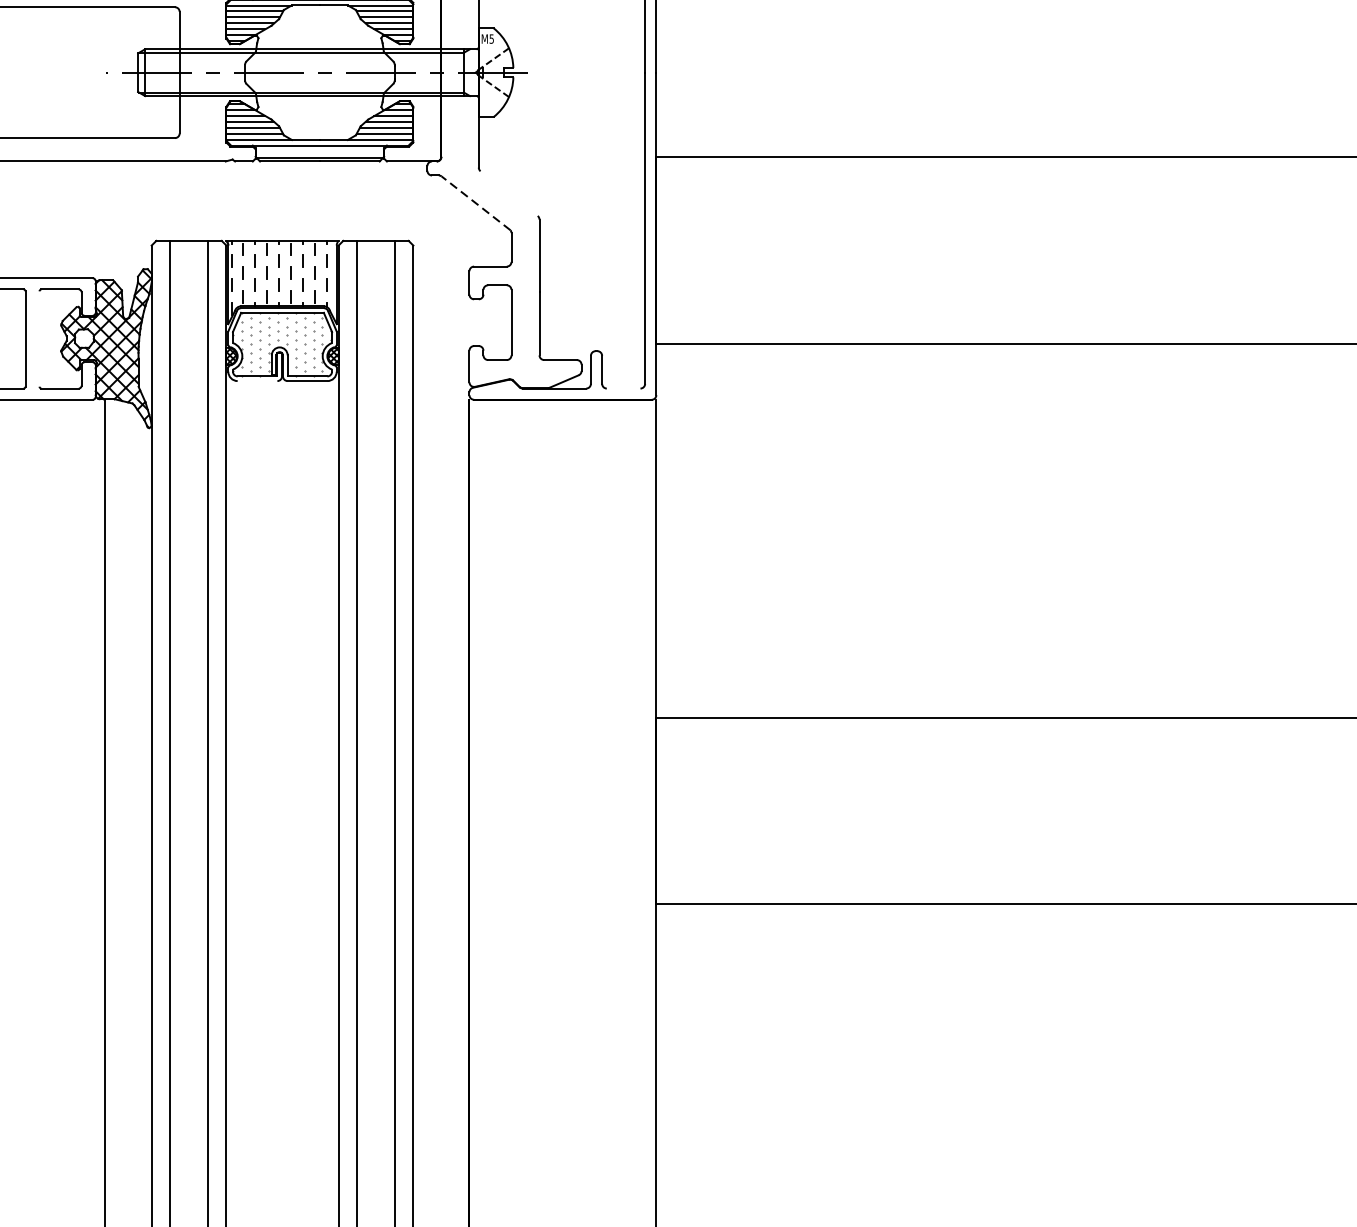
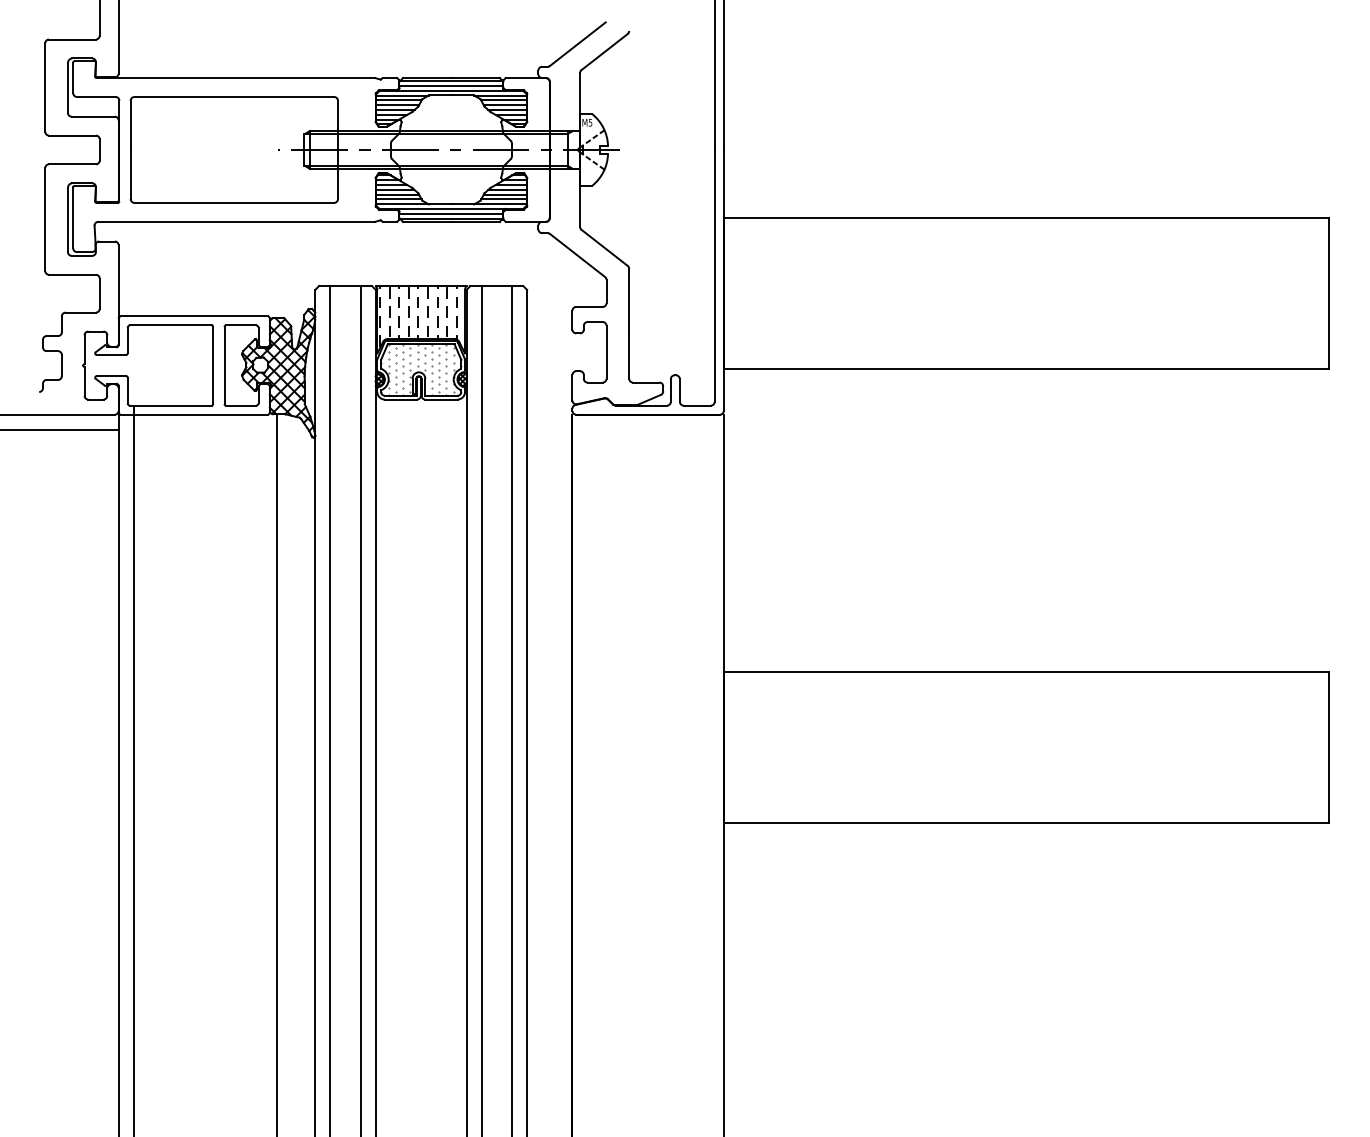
line: (319, 151) -> (451, 213), added
line: (509, 193) -> (604, 247), added
line: (475, 203) -> (577, 255), dashed -> solid
line: (39, 338) -> (224, 365), added
line: (256, 380) -> (400, 399), added
line: (622, 388) -> (696, 405), added

